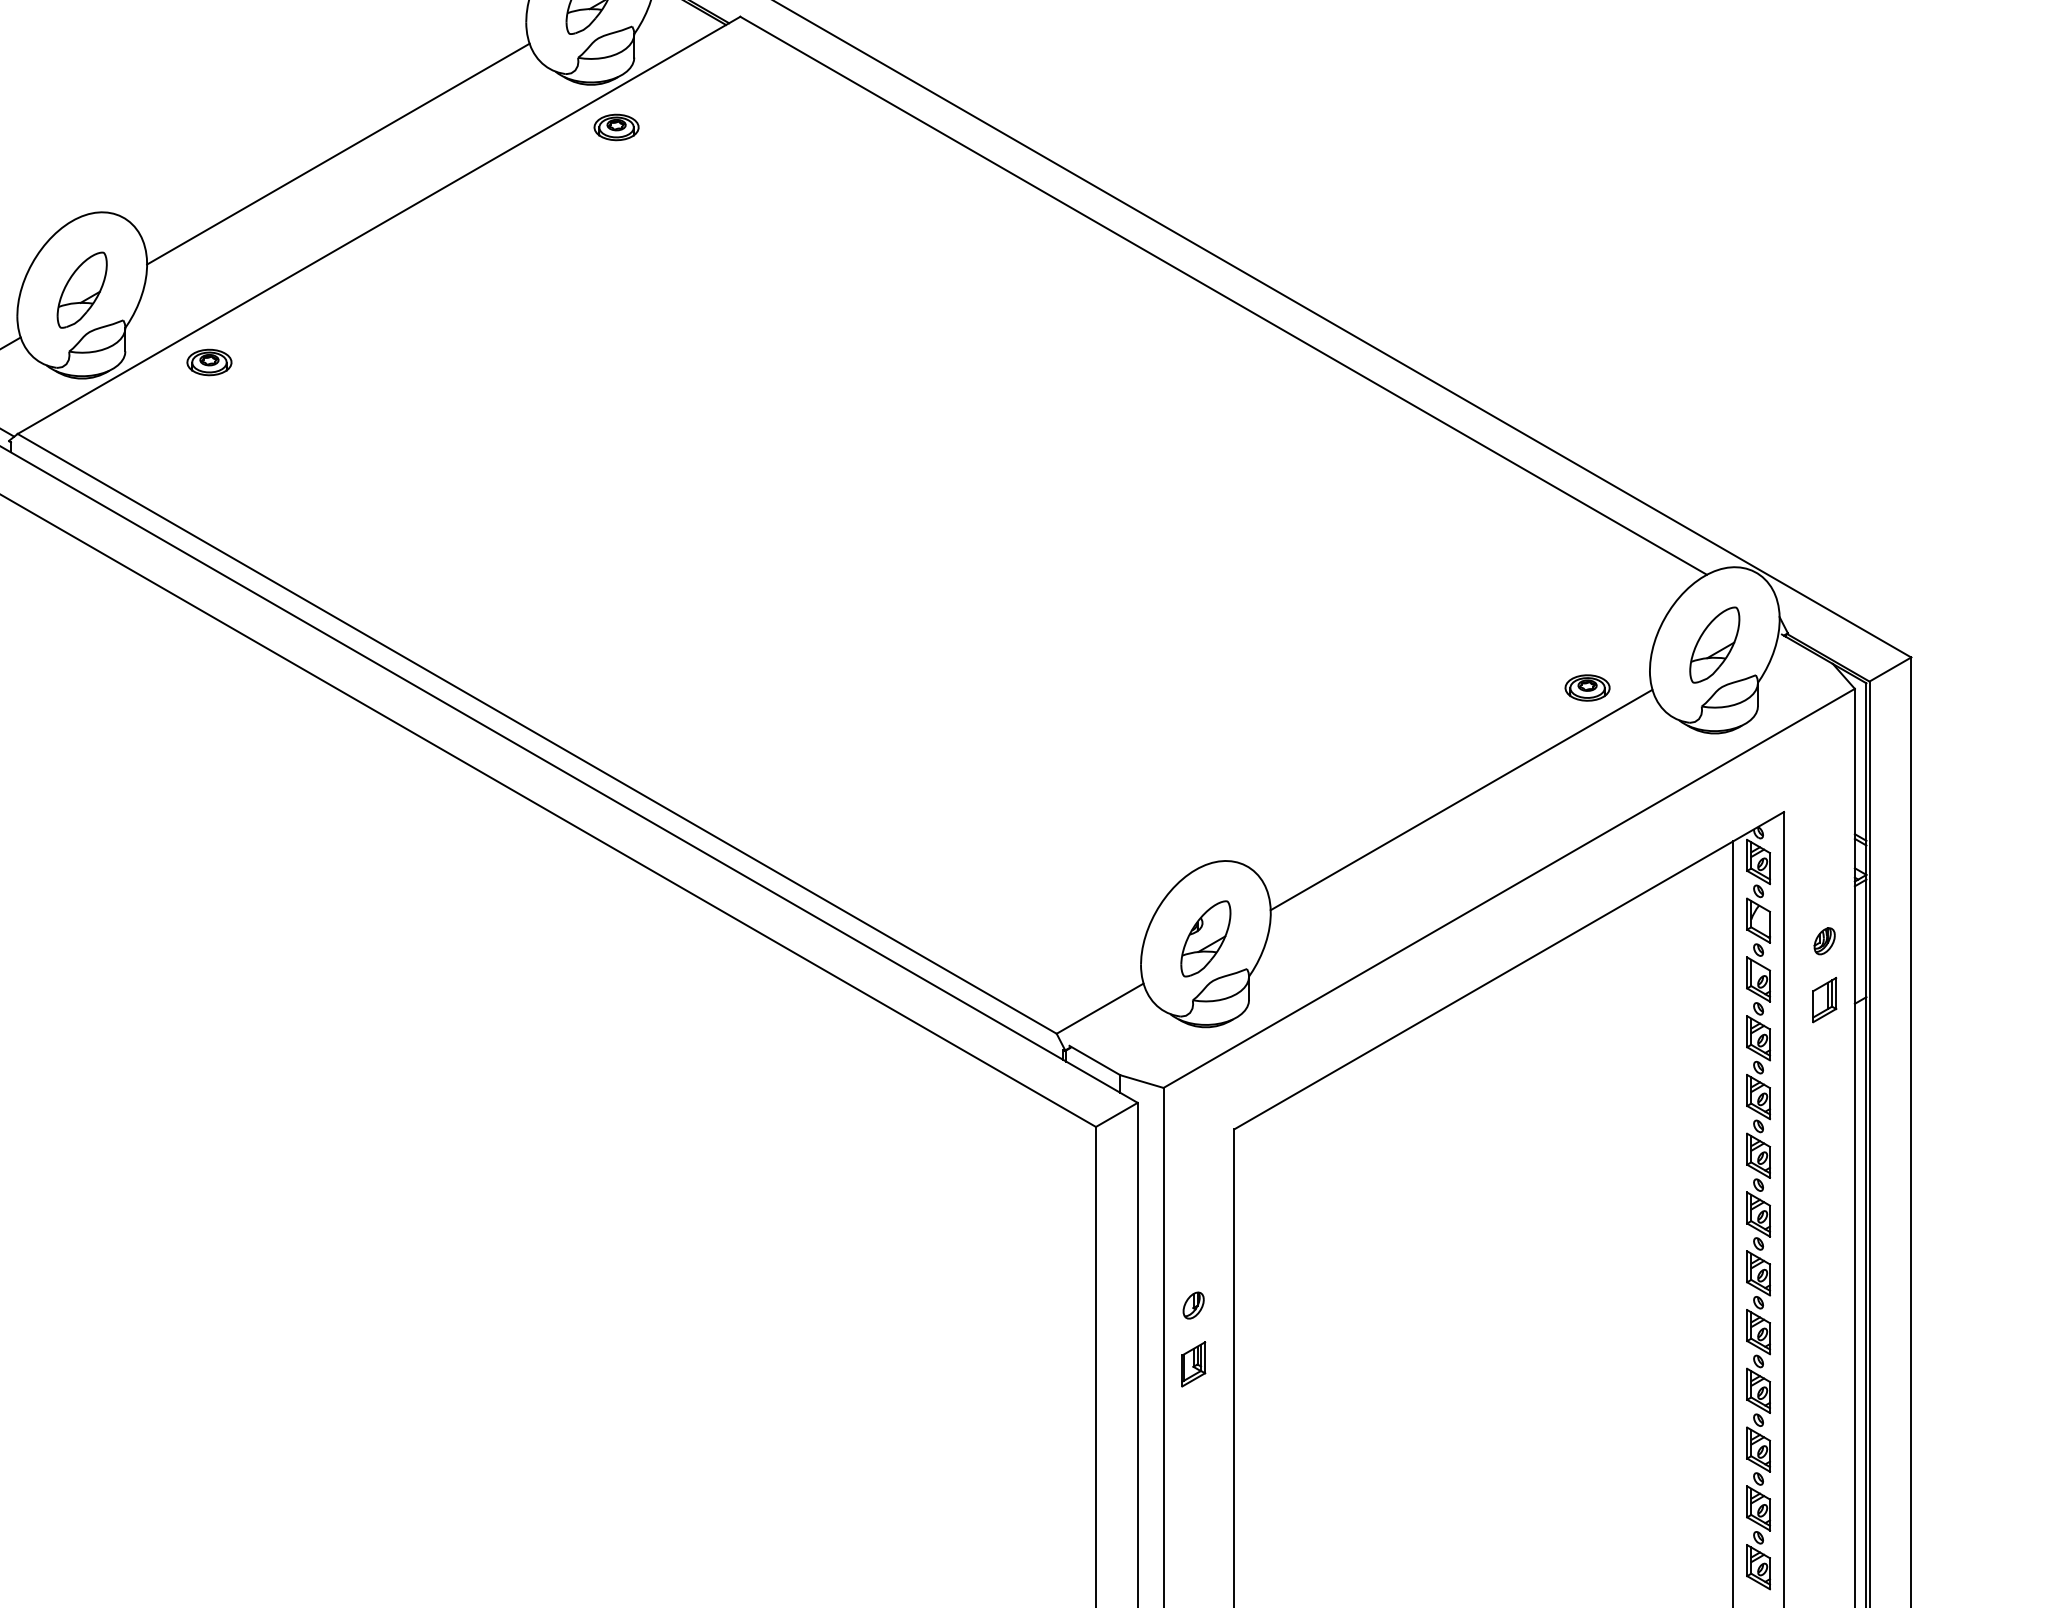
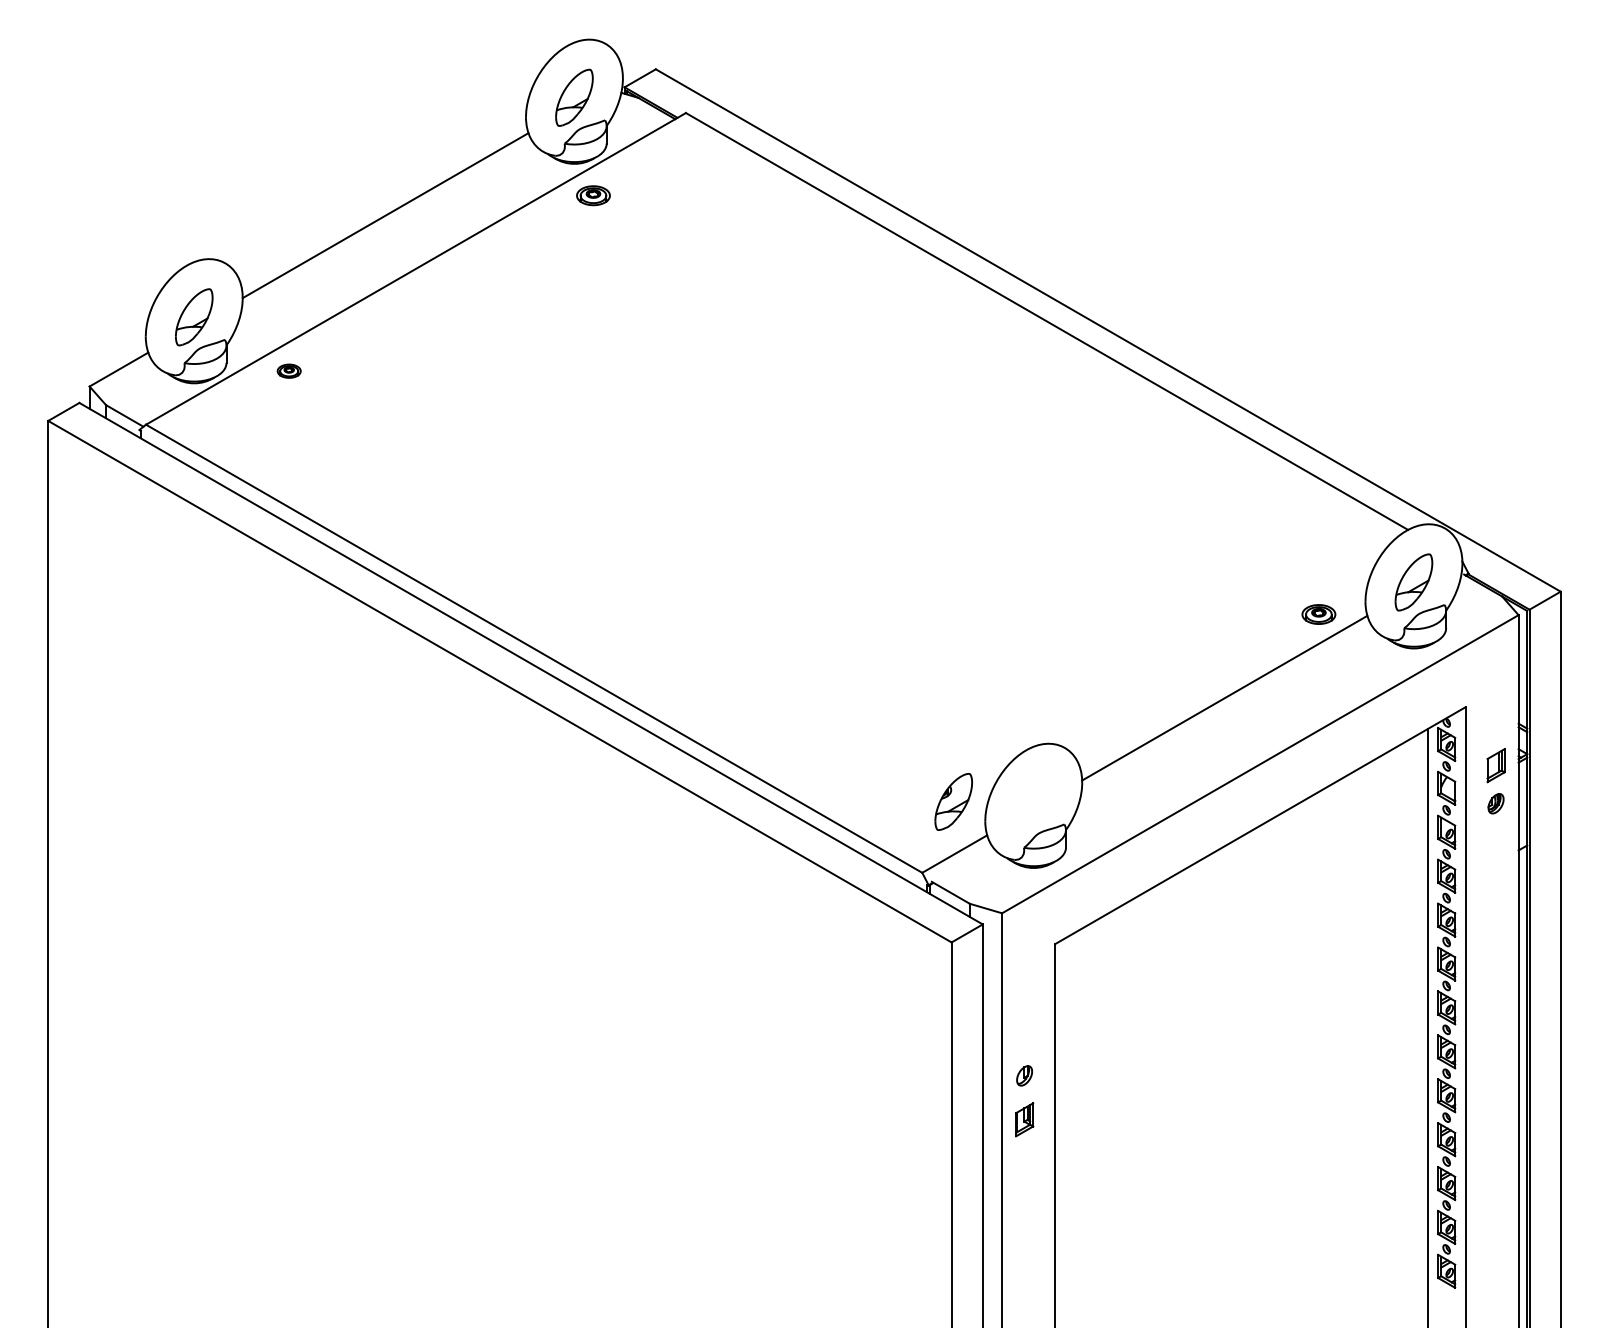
part: (208, 361) -> (288, 370), size x0.7
part: (1205, 938) -> (953, 801), moved
part: (1823, 999) -> (1495, 765), moved

